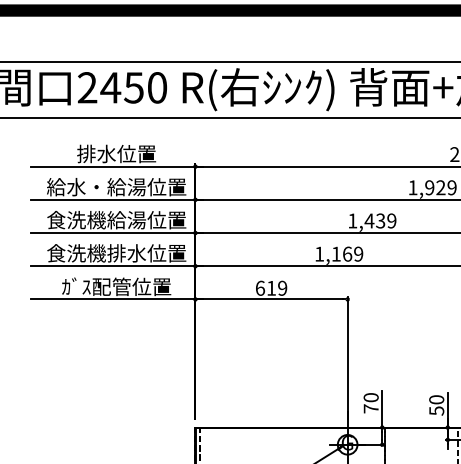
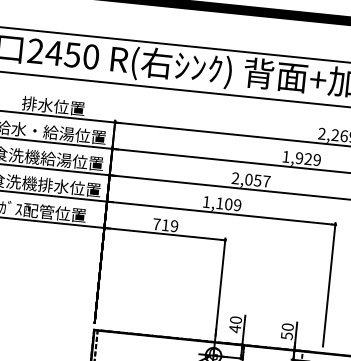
text: (372, 220) -> (251, 179), 1,439 -> 2,057
text: (347, 253) -> (228, 203), 1,169 -> 1,109
text: (259, 287) -> (156, 223), 619 -> 719
text: (370, 408) -> (234, 328), 70 -> 40

